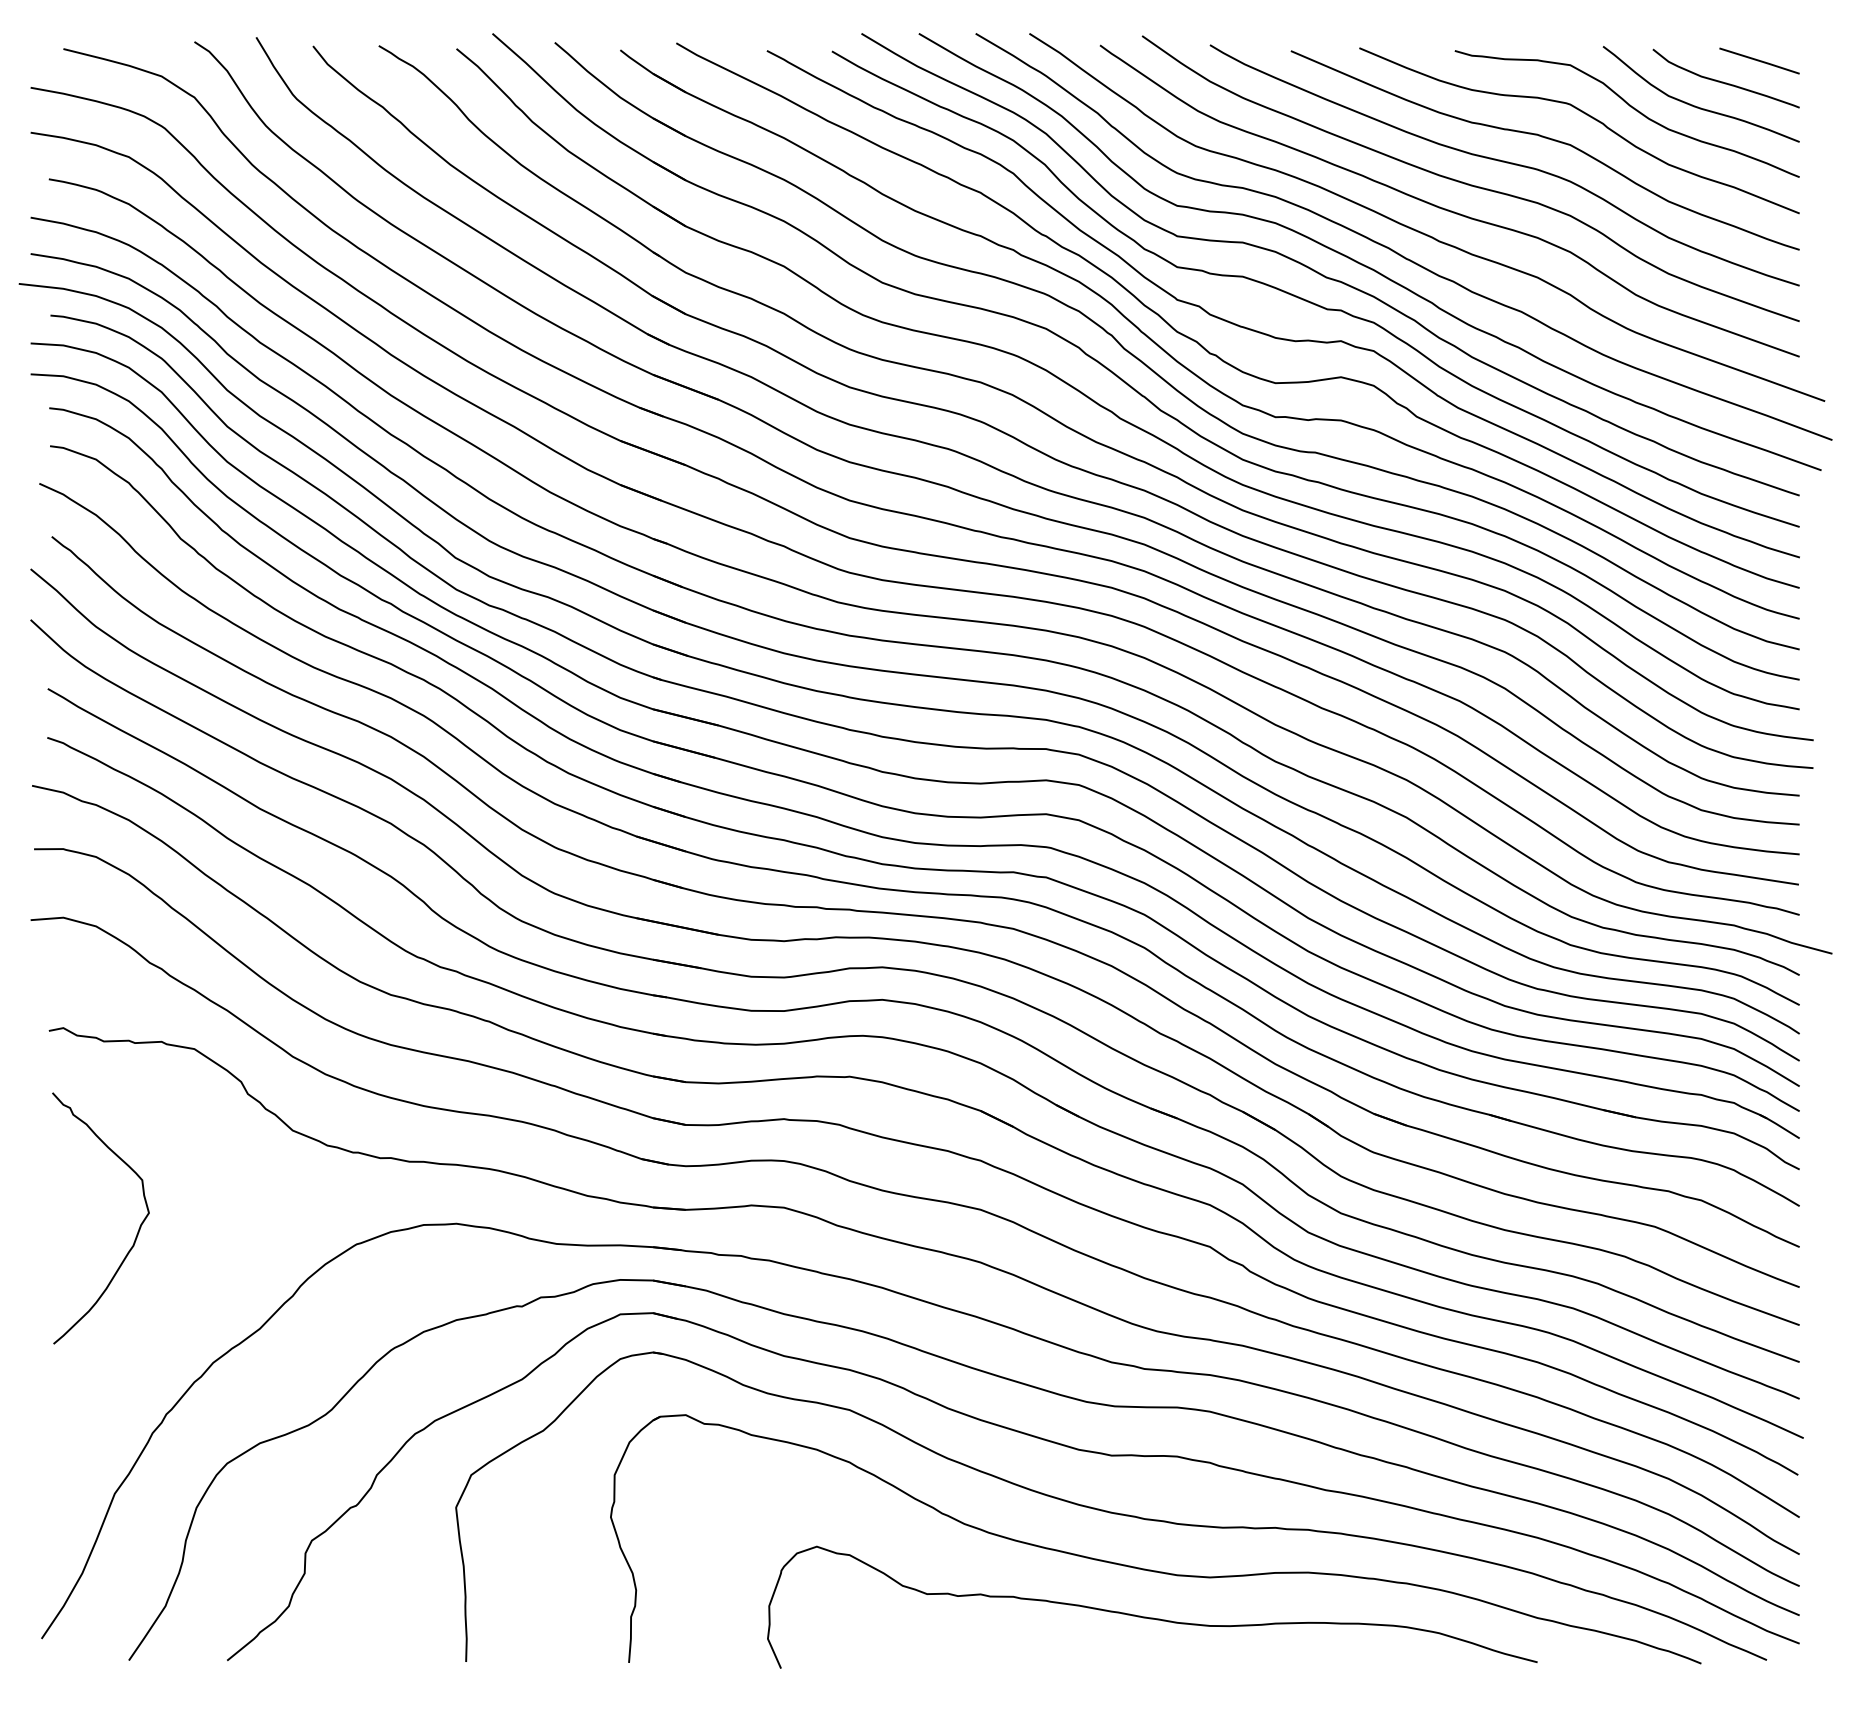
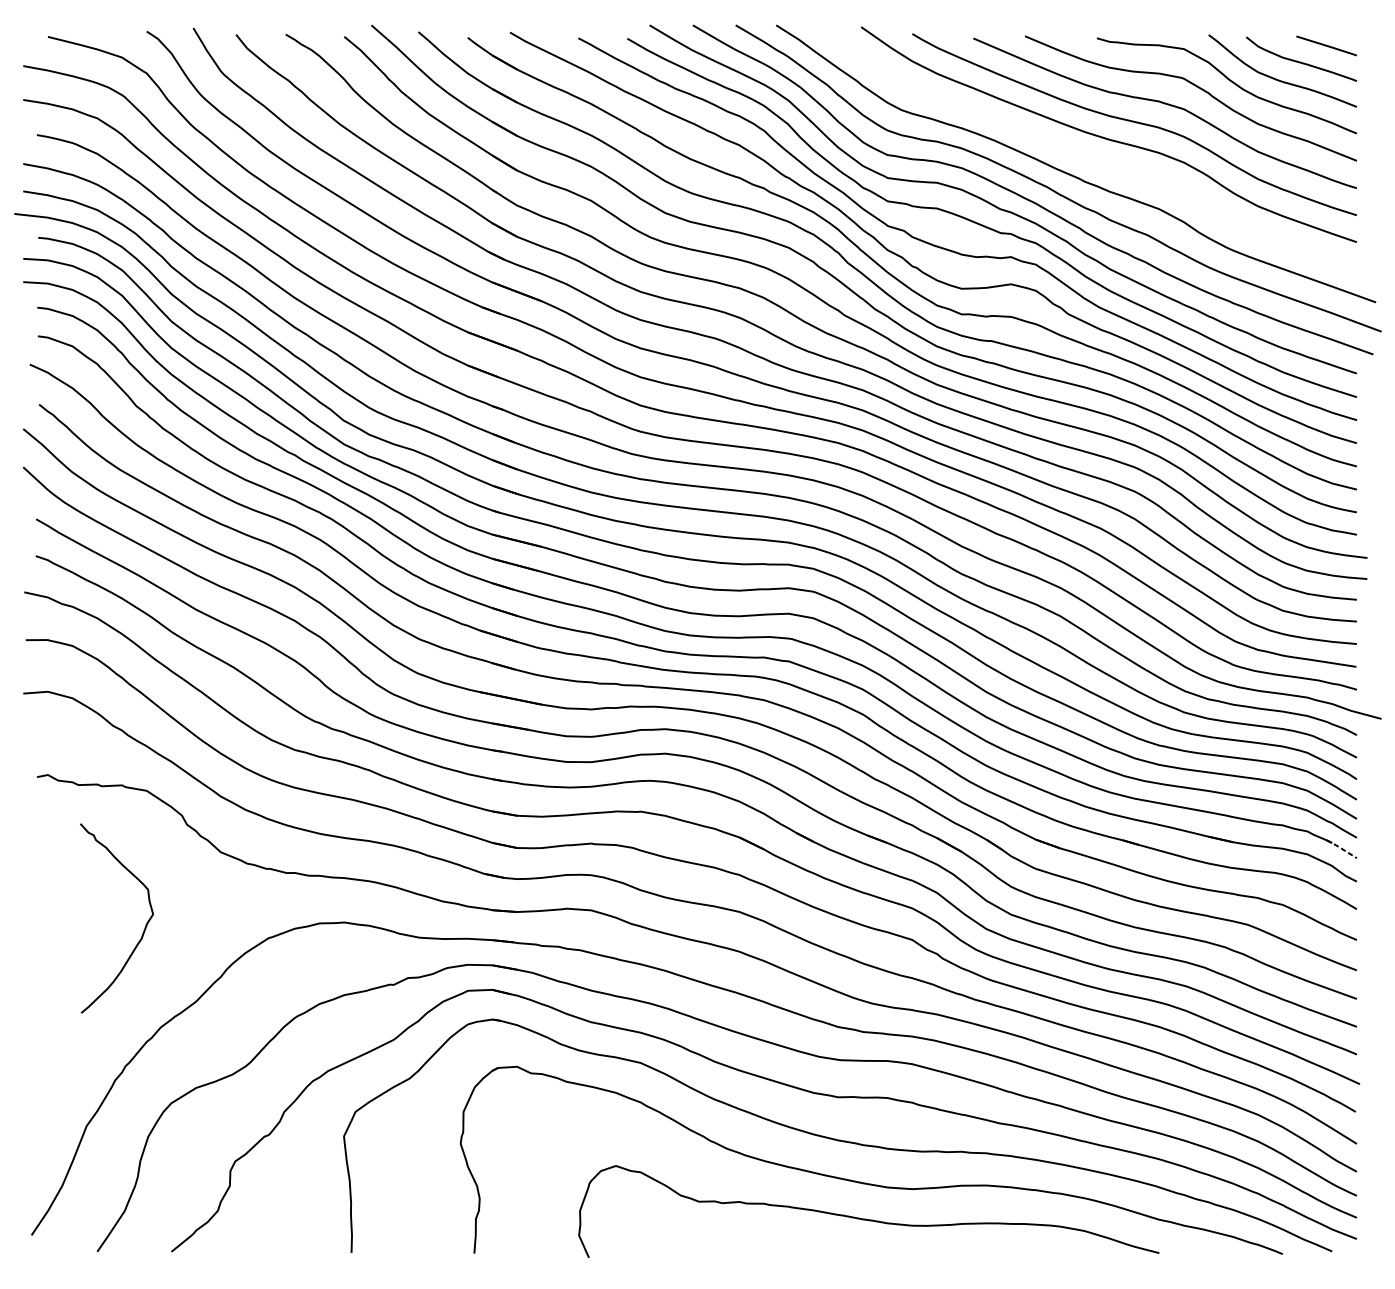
curve: (1445, 208) -> (1089, 157), removed
line: (1779, 1125) -> (1341, 848), solid -> dashed
curve: (137, 1231) -> (144, 928), moved

